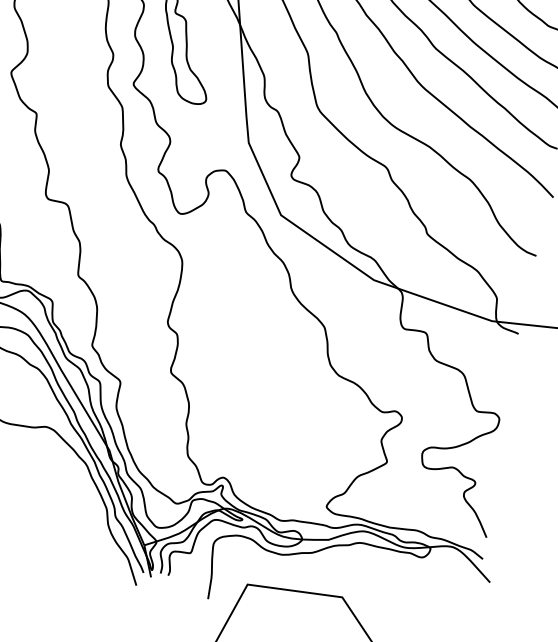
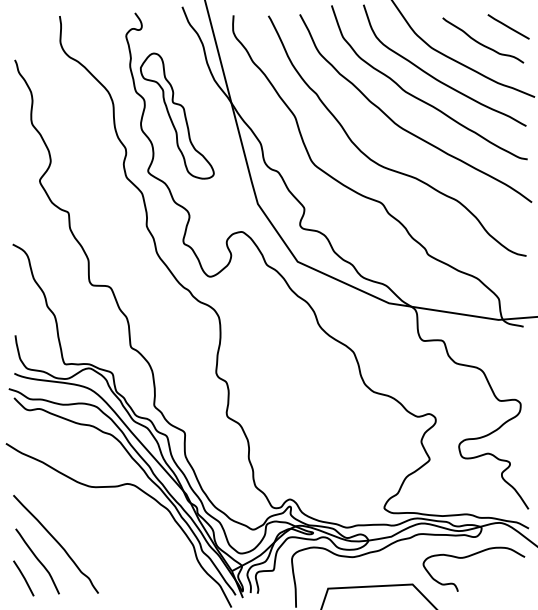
curve: (409, 578) -> (468, 557), added

